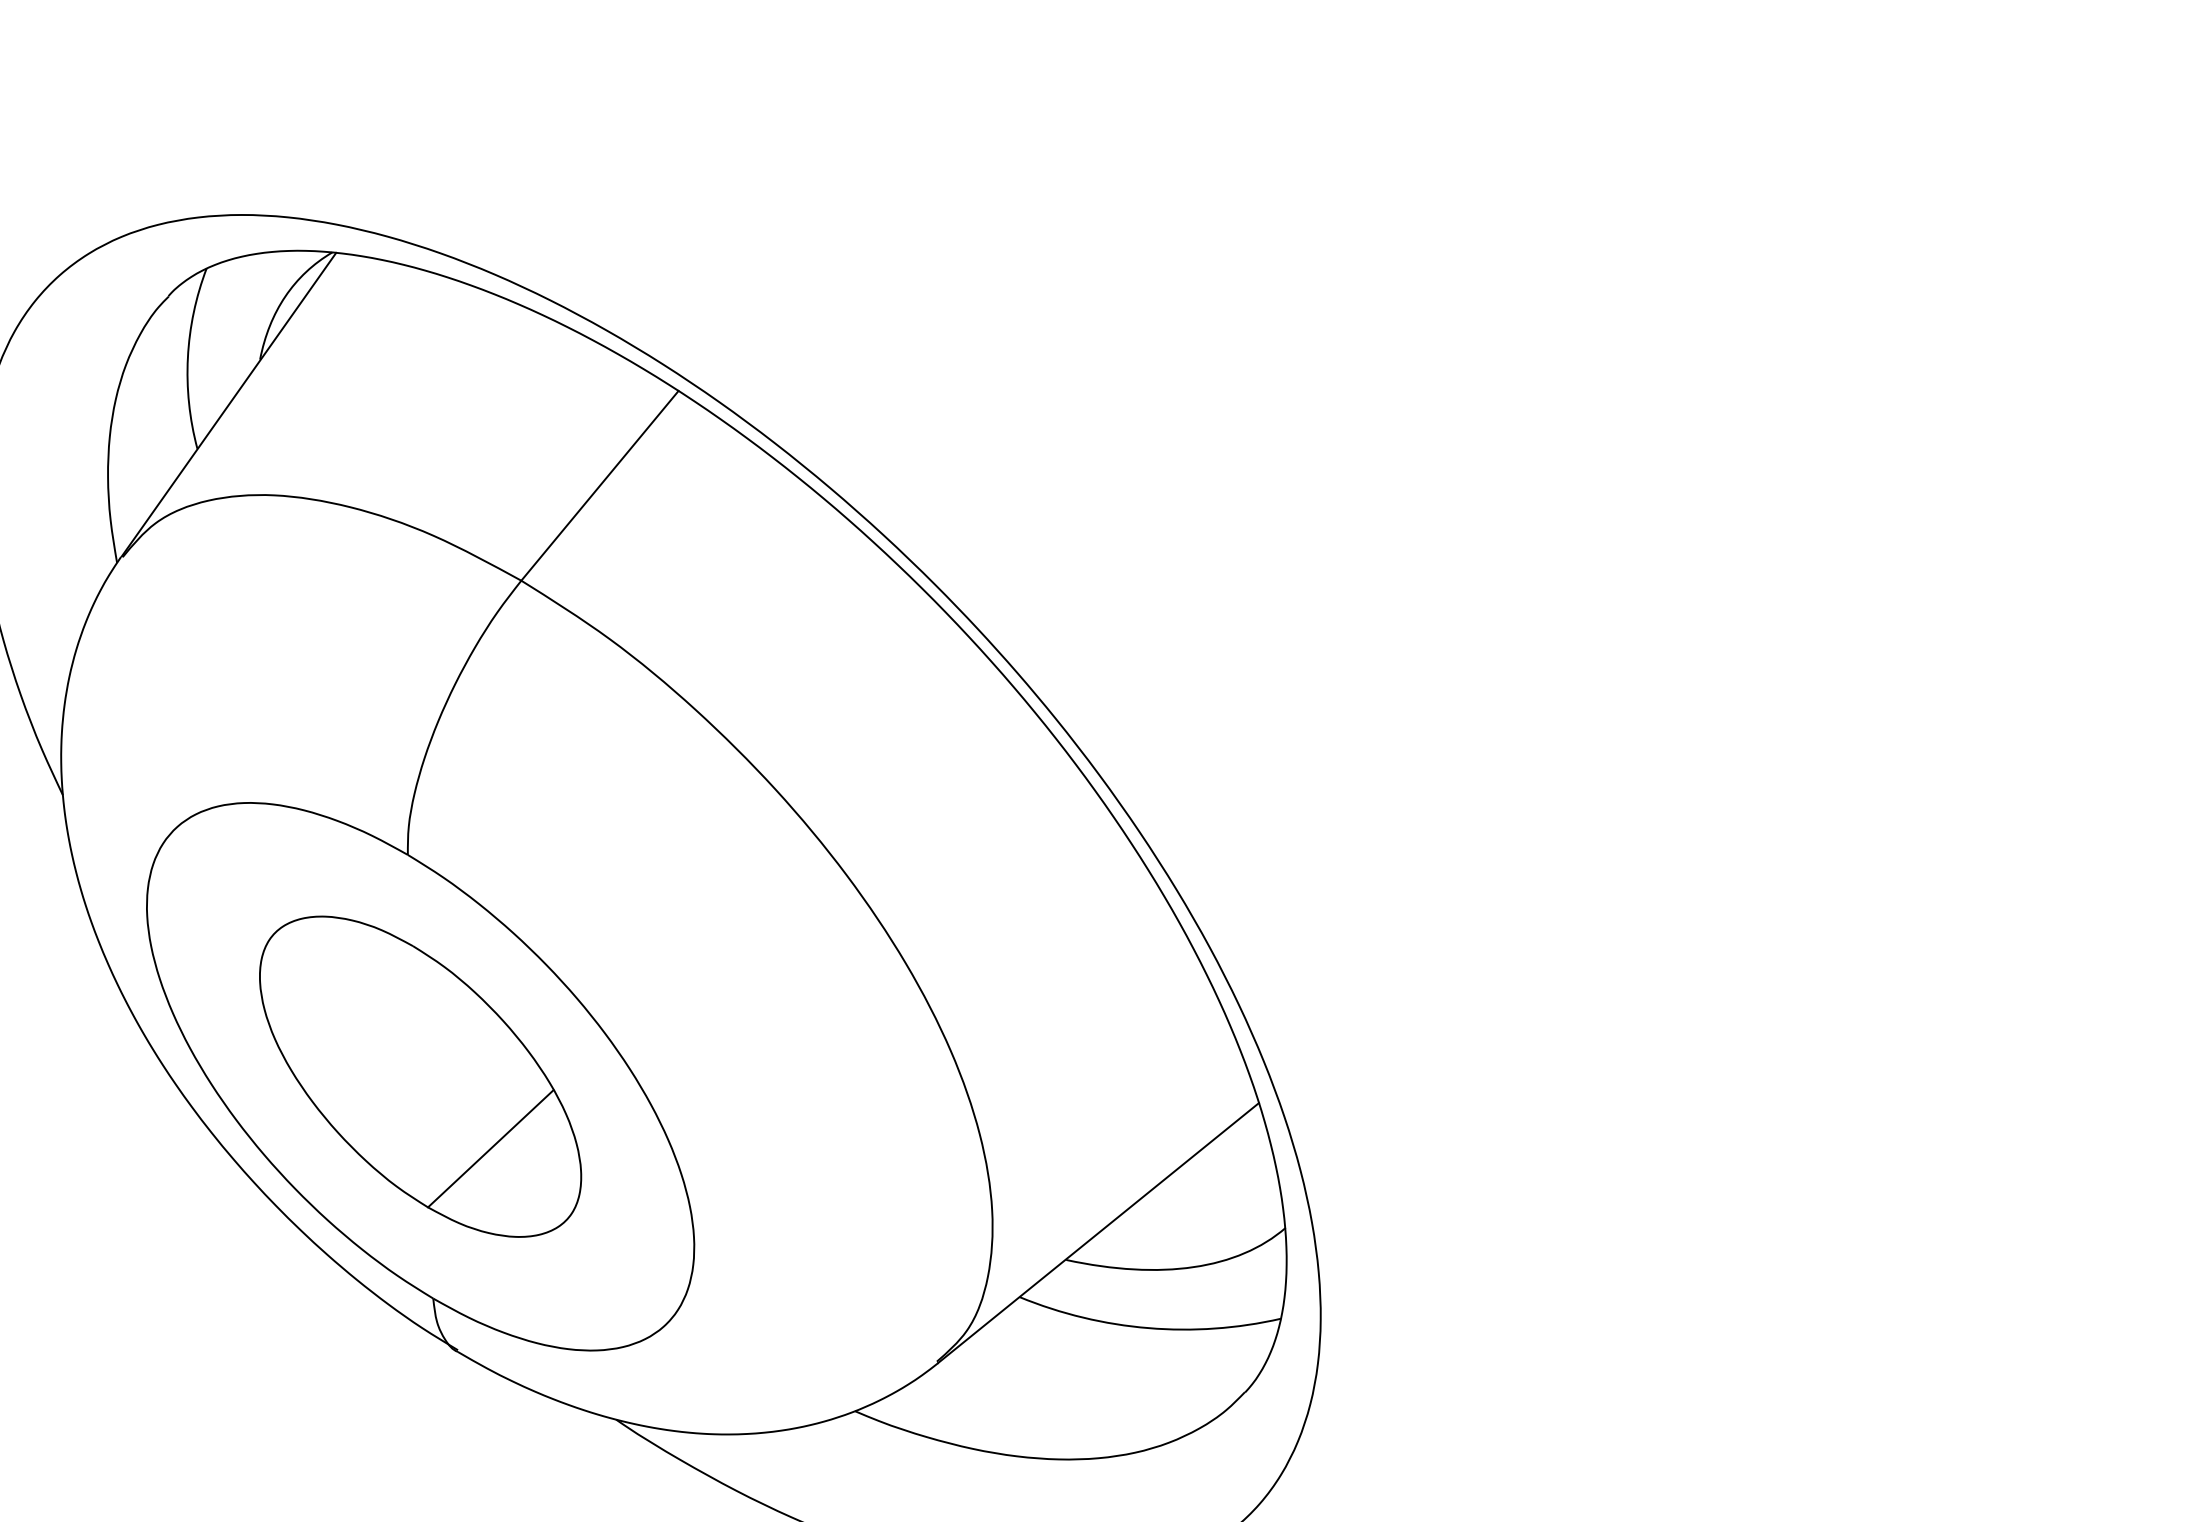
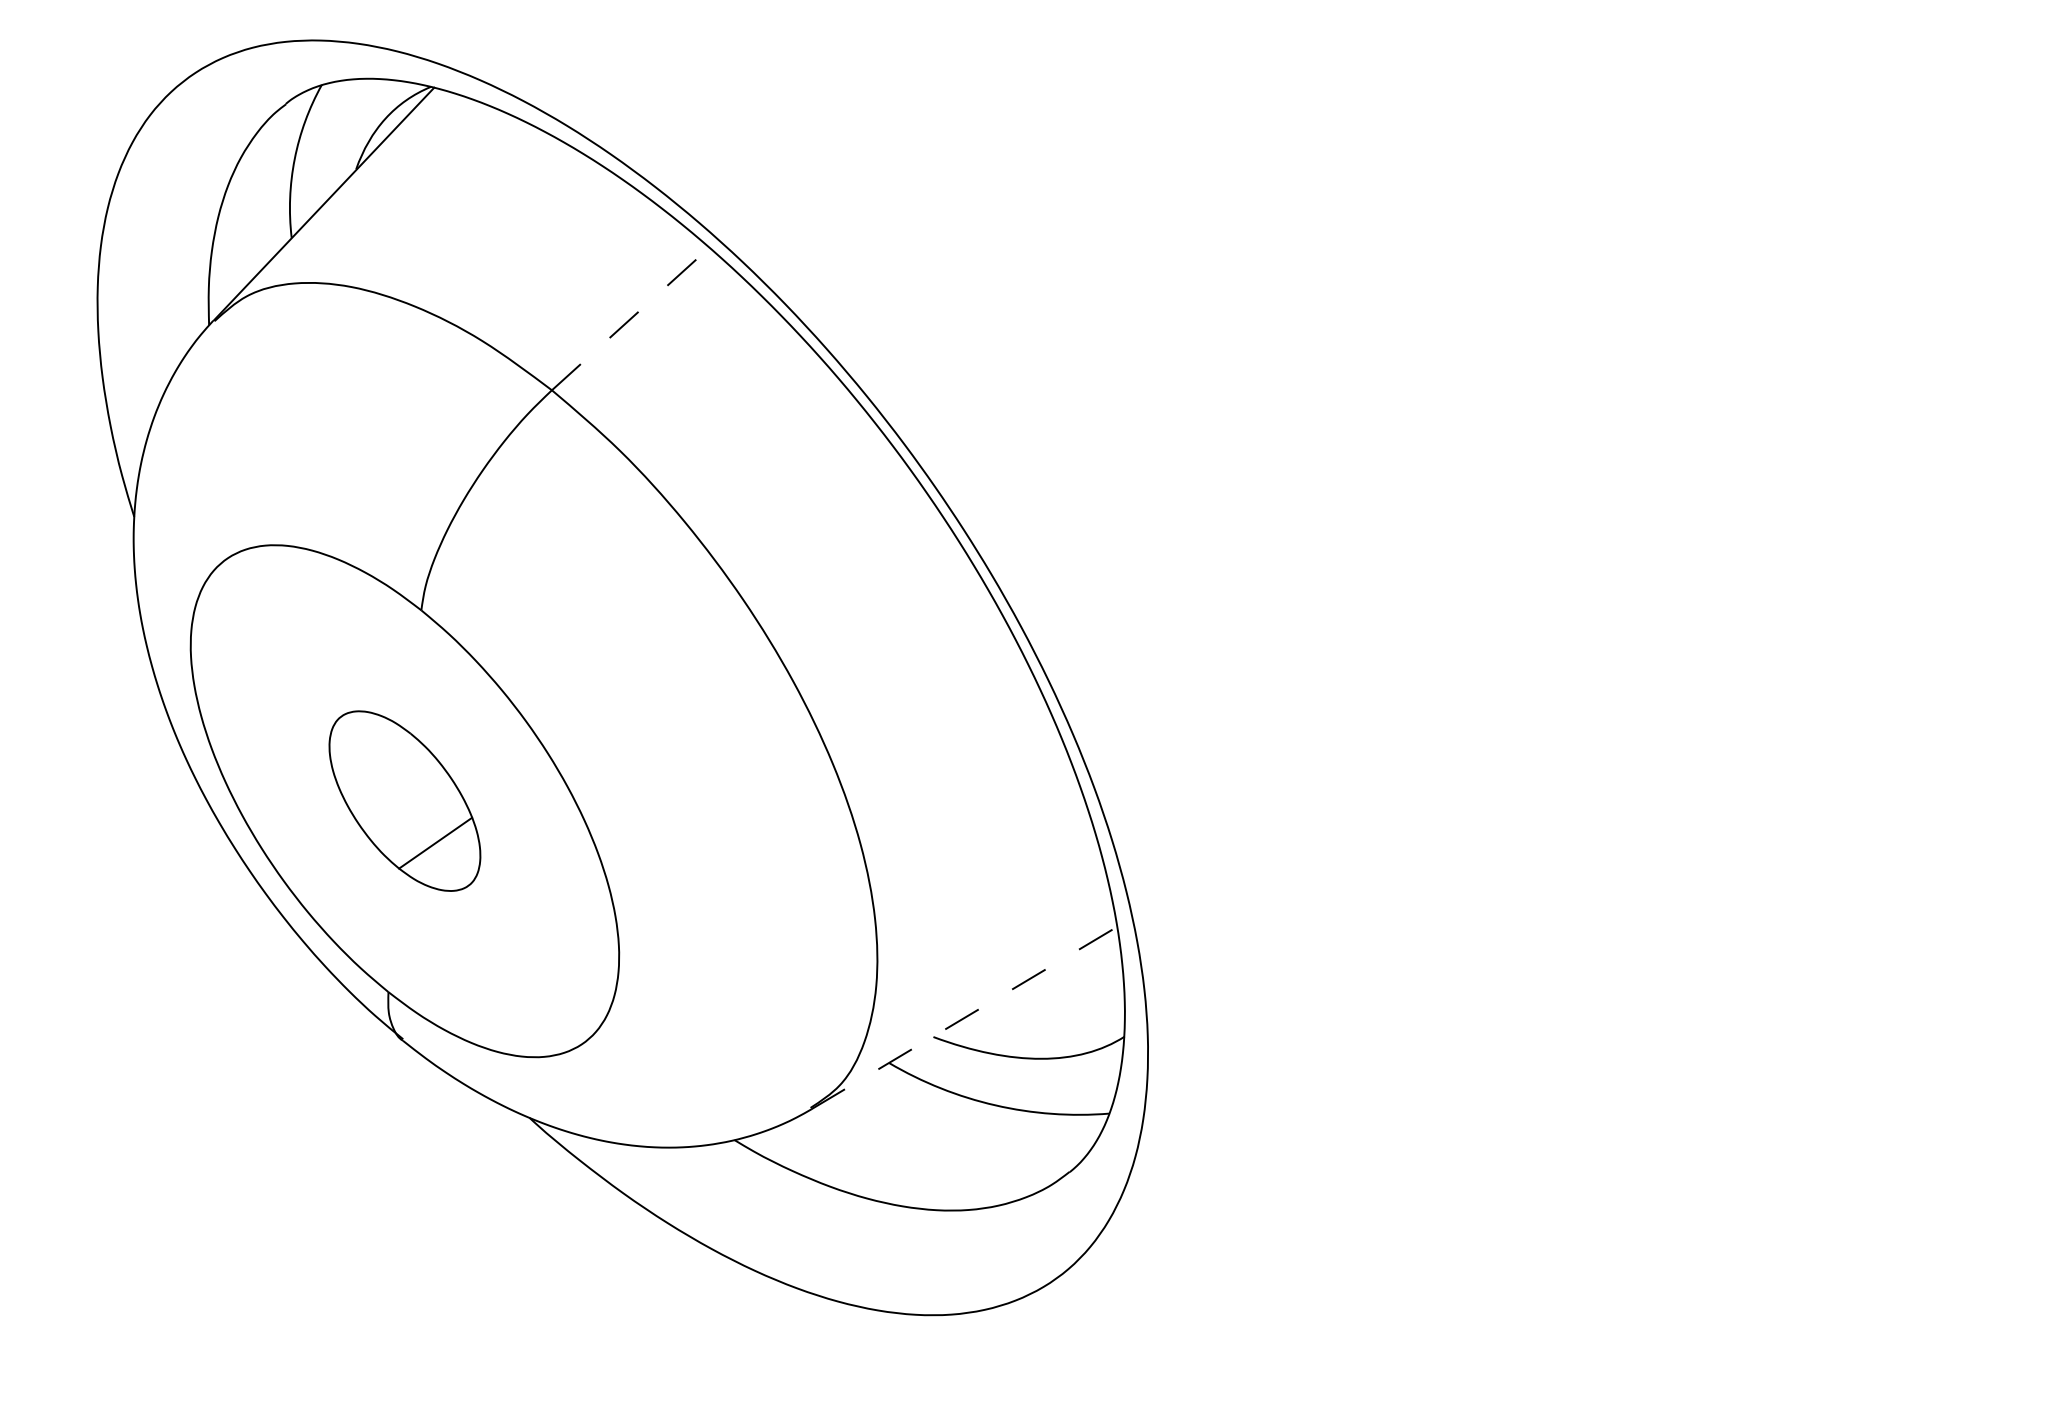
line: (600, 485) -> (631, 318), solid -> dashed
part: (419, 1075) -> (404, 800), size x0.6
line: (1098, 1232) -> (964, 1017), solid -> dashed

